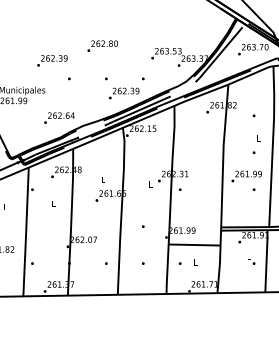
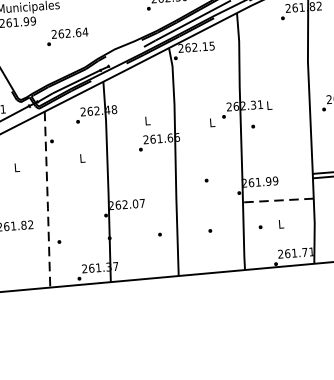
text: (59, 117) -> (67, 35), moved
line: (26, 233) -> (48, 201), solid -> dashed
line: (194, 245) -> (278, 201), solid -> dashed

